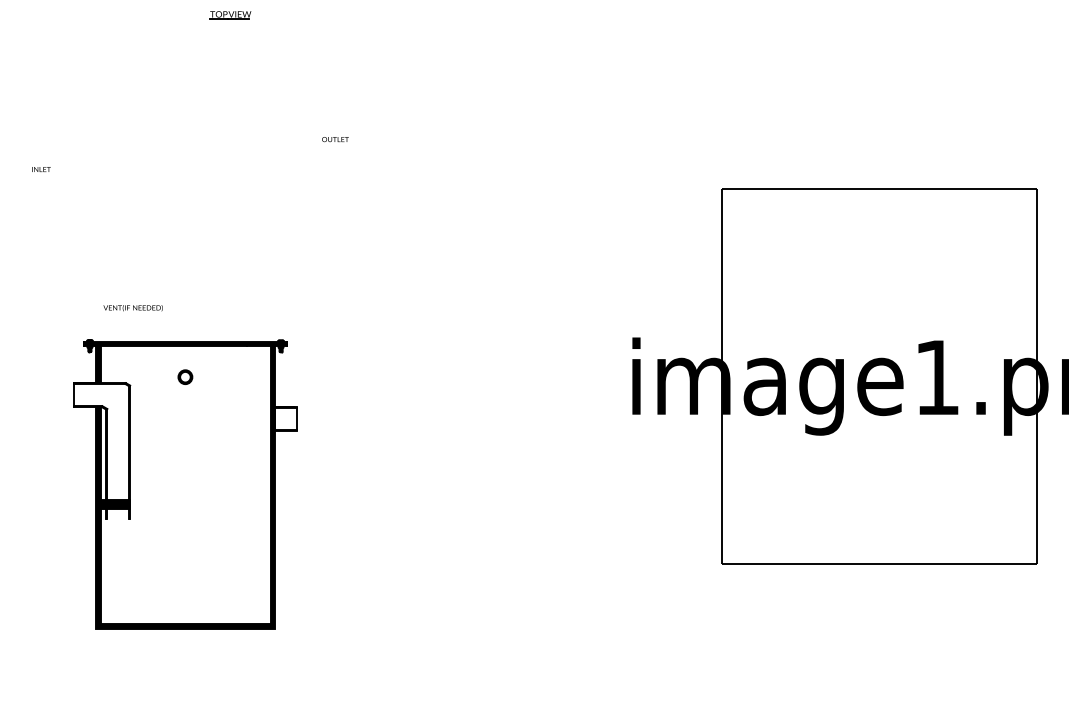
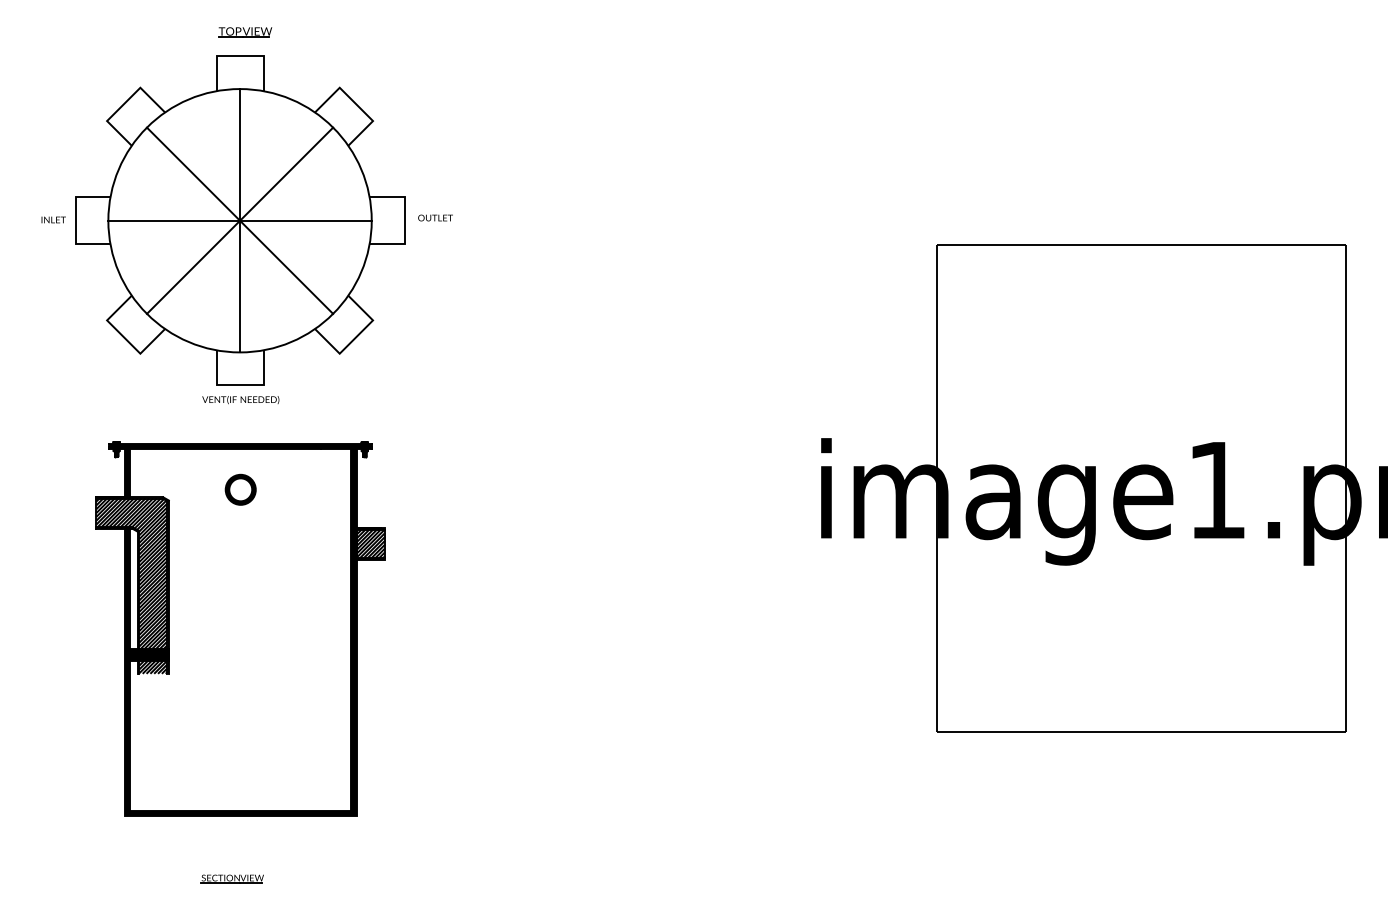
part: (230, 15) -> (245, 32), moved
text: (335, 139) -> (435, 217), moved
part: (185, 169) -> (240, 220), added
text: (132, 308) -> (240, 400), moved
part: (185, 377) -> (240, 489), size x1.67
hatch: (285, 418) -> (370, 543), added
hatch: (101, 450) -> (131, 585), added
part: (178, 676) -> (231, 878), added

